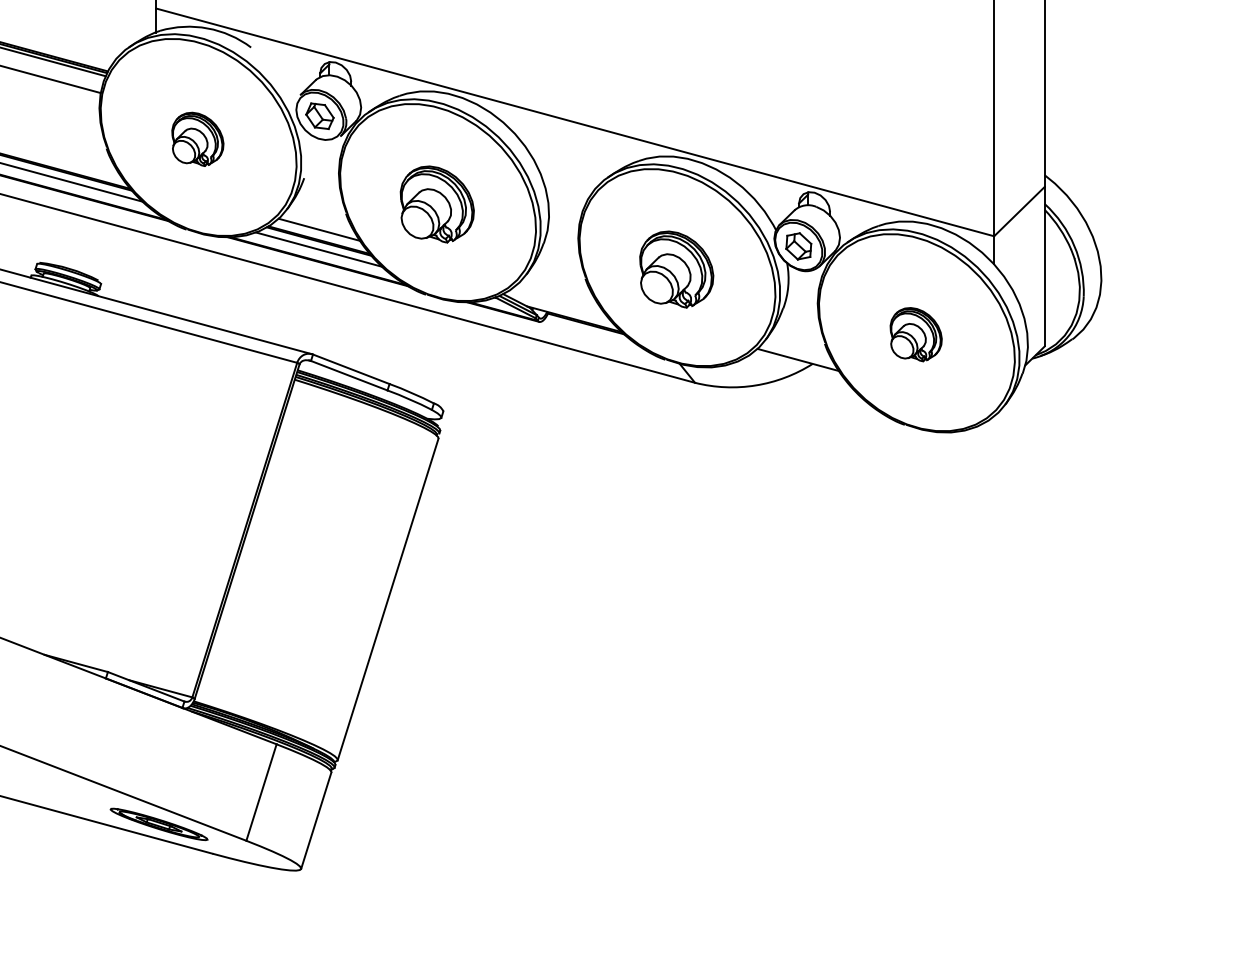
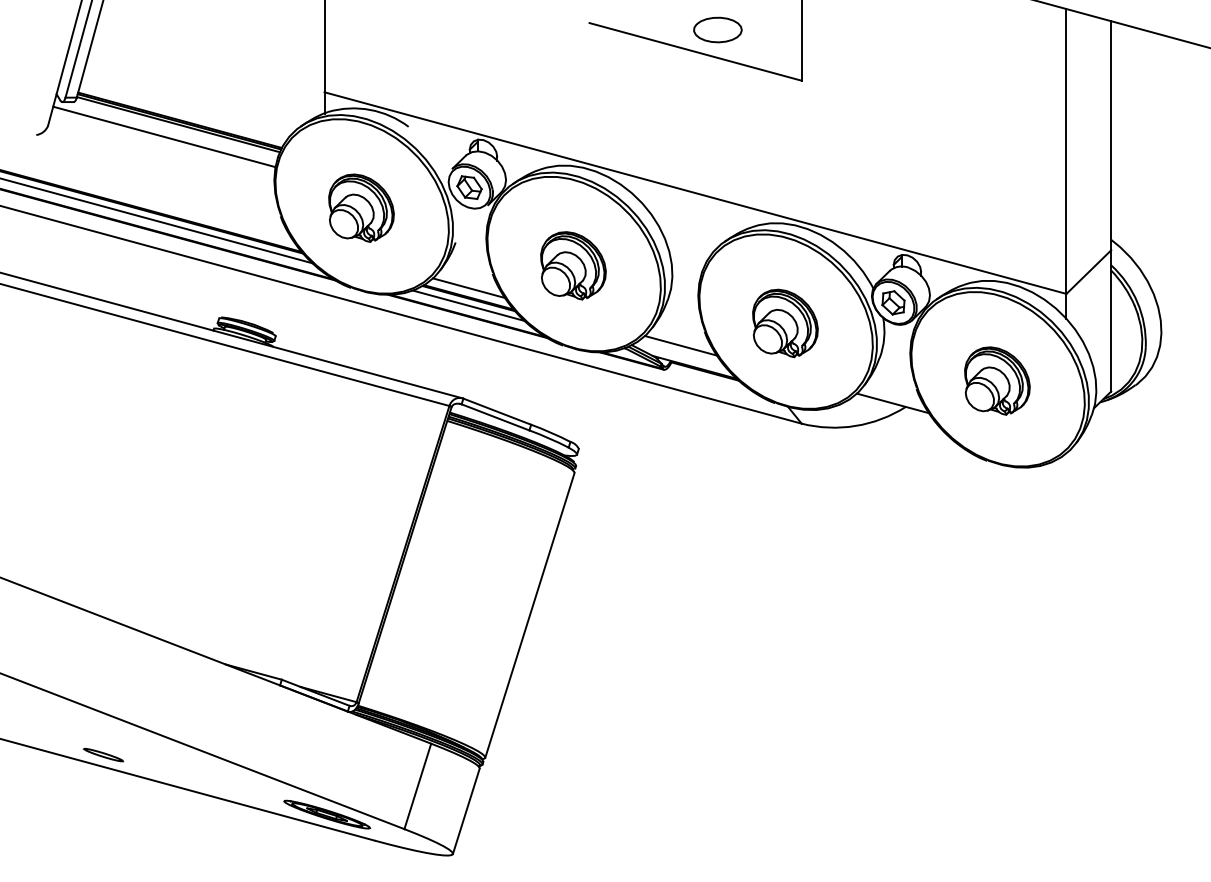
part: (197, 138) -> (361, 207), size x1.43
line: (559, 294) -> (681, 345), added
part: (916, 334) -> (997, 380), size x1.43

